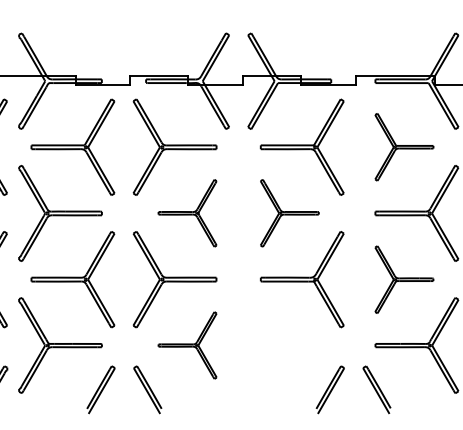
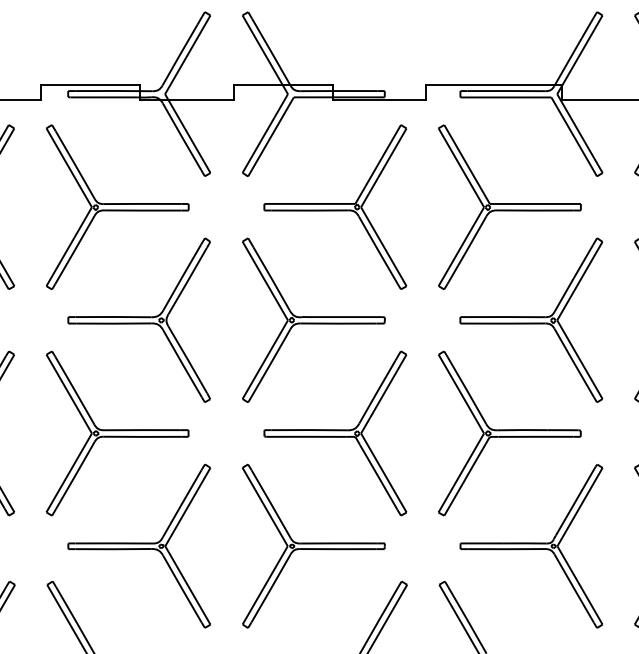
part: (404, 146) -> (510, 205), size x1.43
part: (187, 212) -> (139, 318), size x1.43
part: (289, 212) -> (313, 318), size x1.43
part: (404, 279) -> (510, 433), size x1.43
part: (187, 345) -> (139, 546), size x1.43
part: (289, 345) -> (313, 546), added

